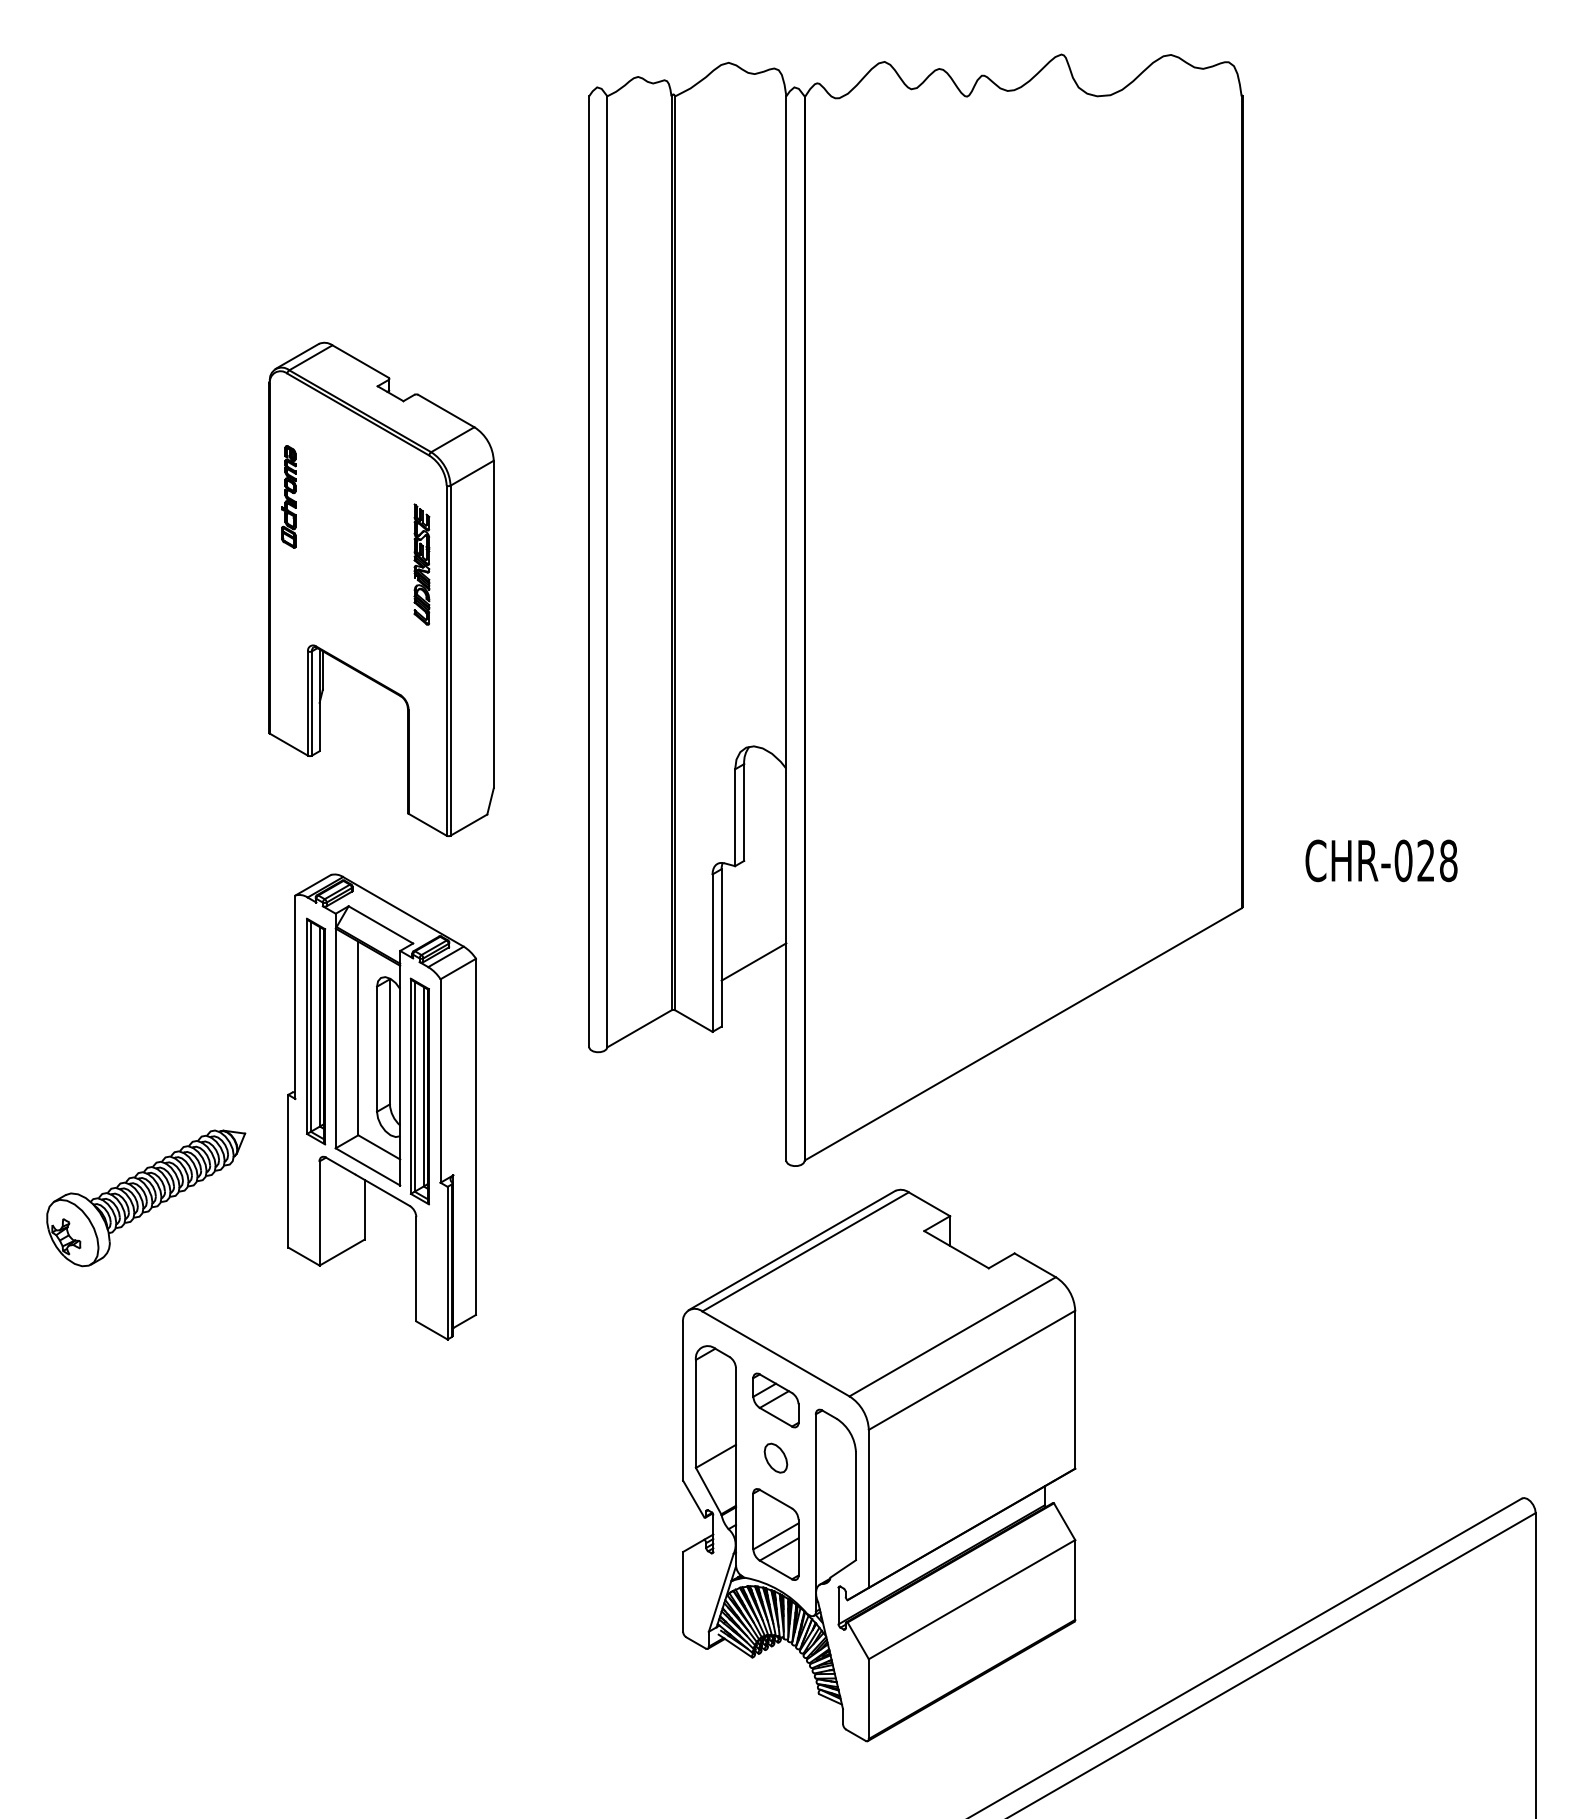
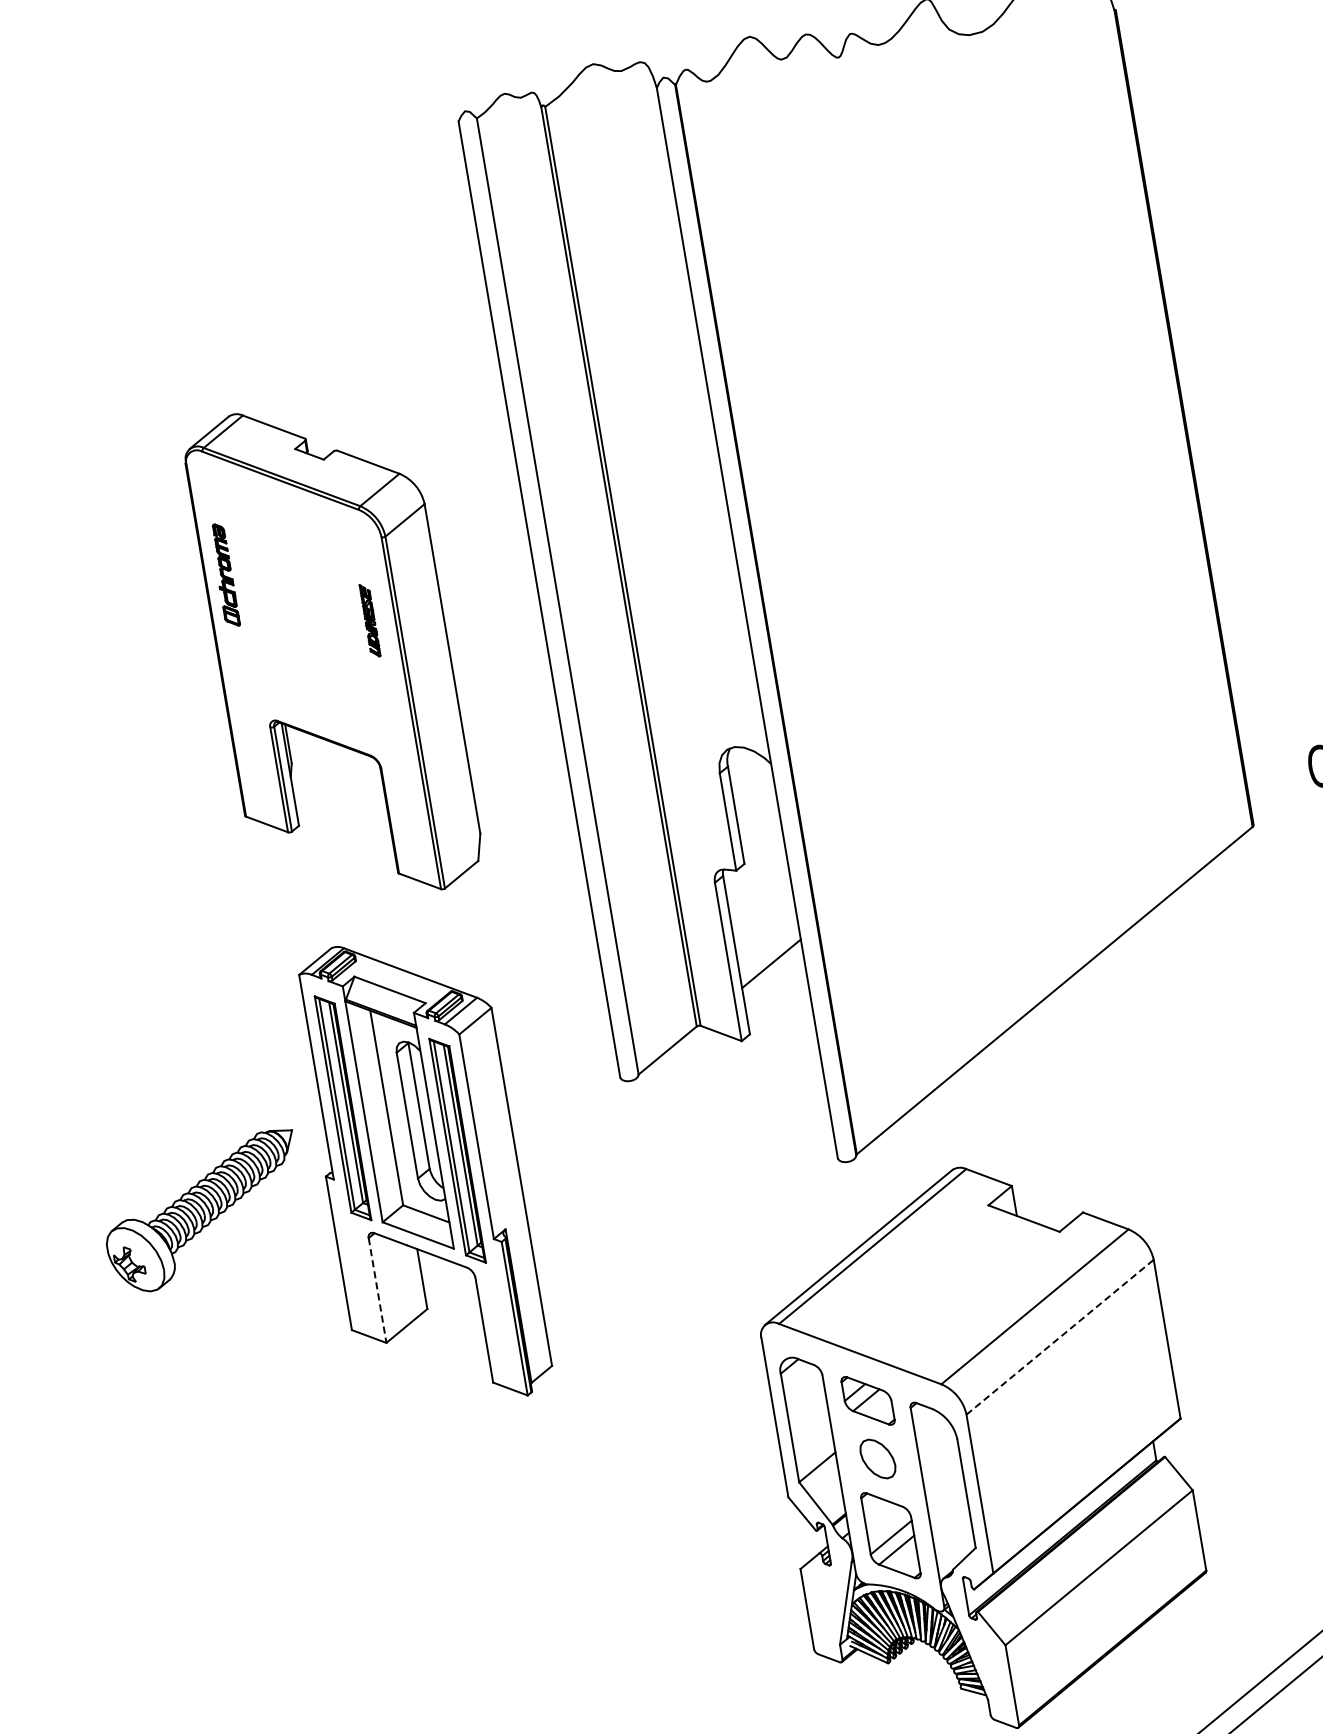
part: (421, 564) -> (369, 620), size x0.6
part: (146, 1198) -> (203, 1212), moved
line: (319, 1213) -> (377, 1290), solid -> dashed
line: (972, 1370) -> (1060, 1337), solid -> dashed
part: (775, 1457) -> (877, 1458), size x1.4

